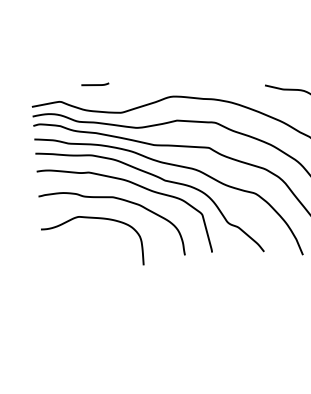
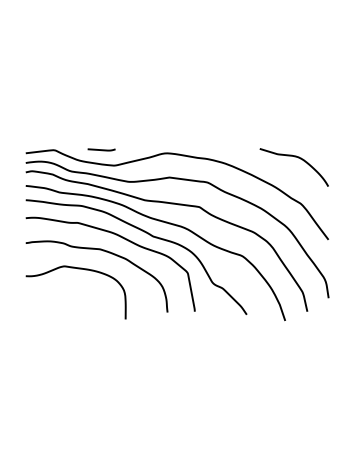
line: (95, 84) -> (101, 149), moved

